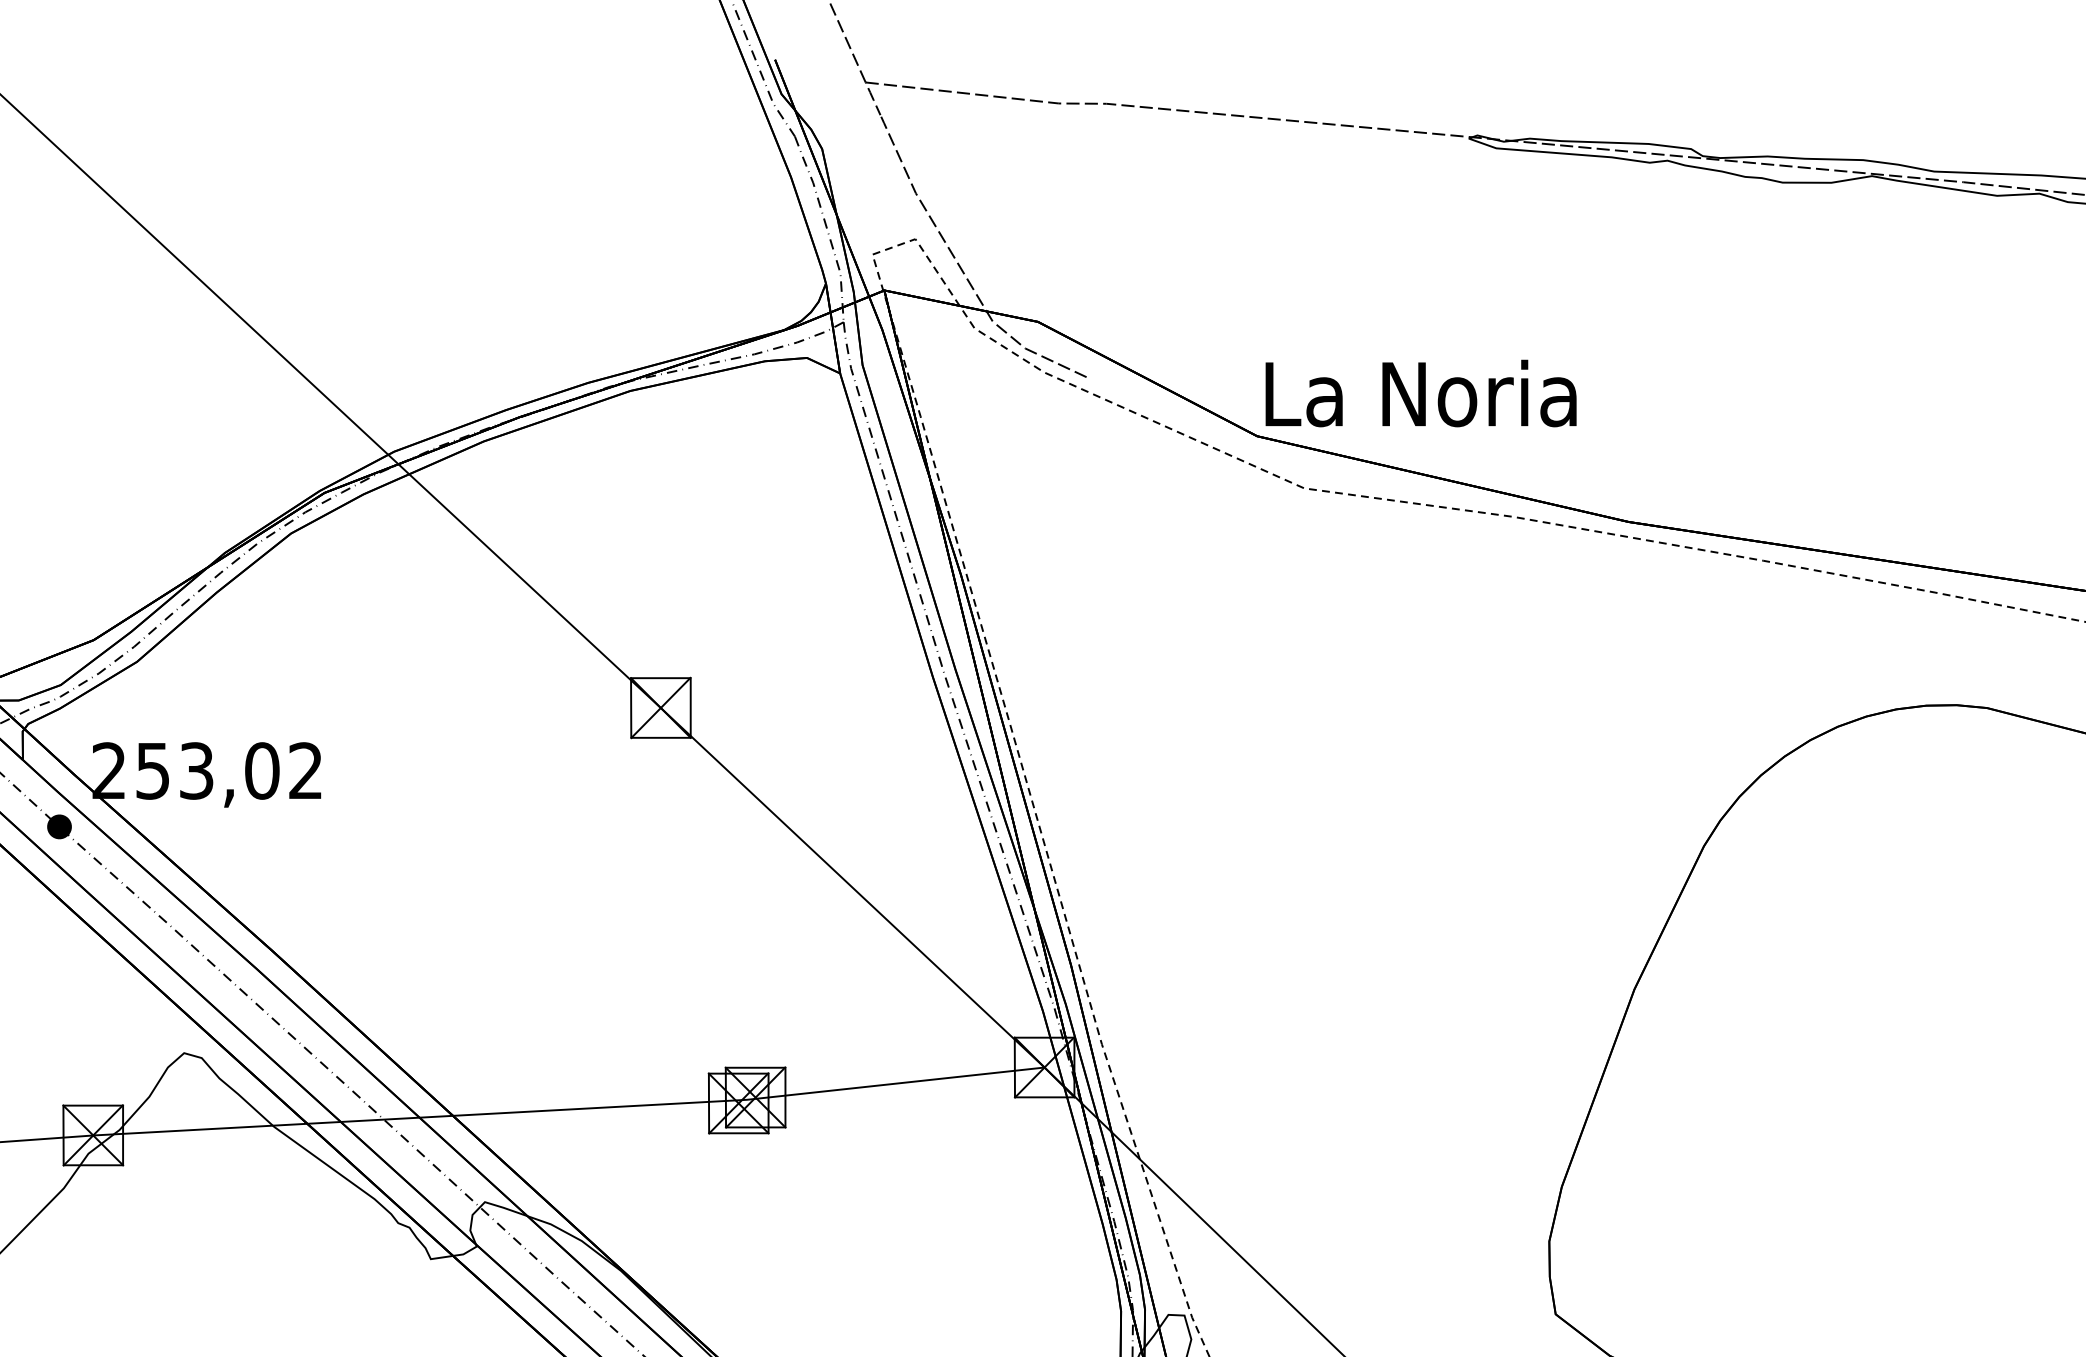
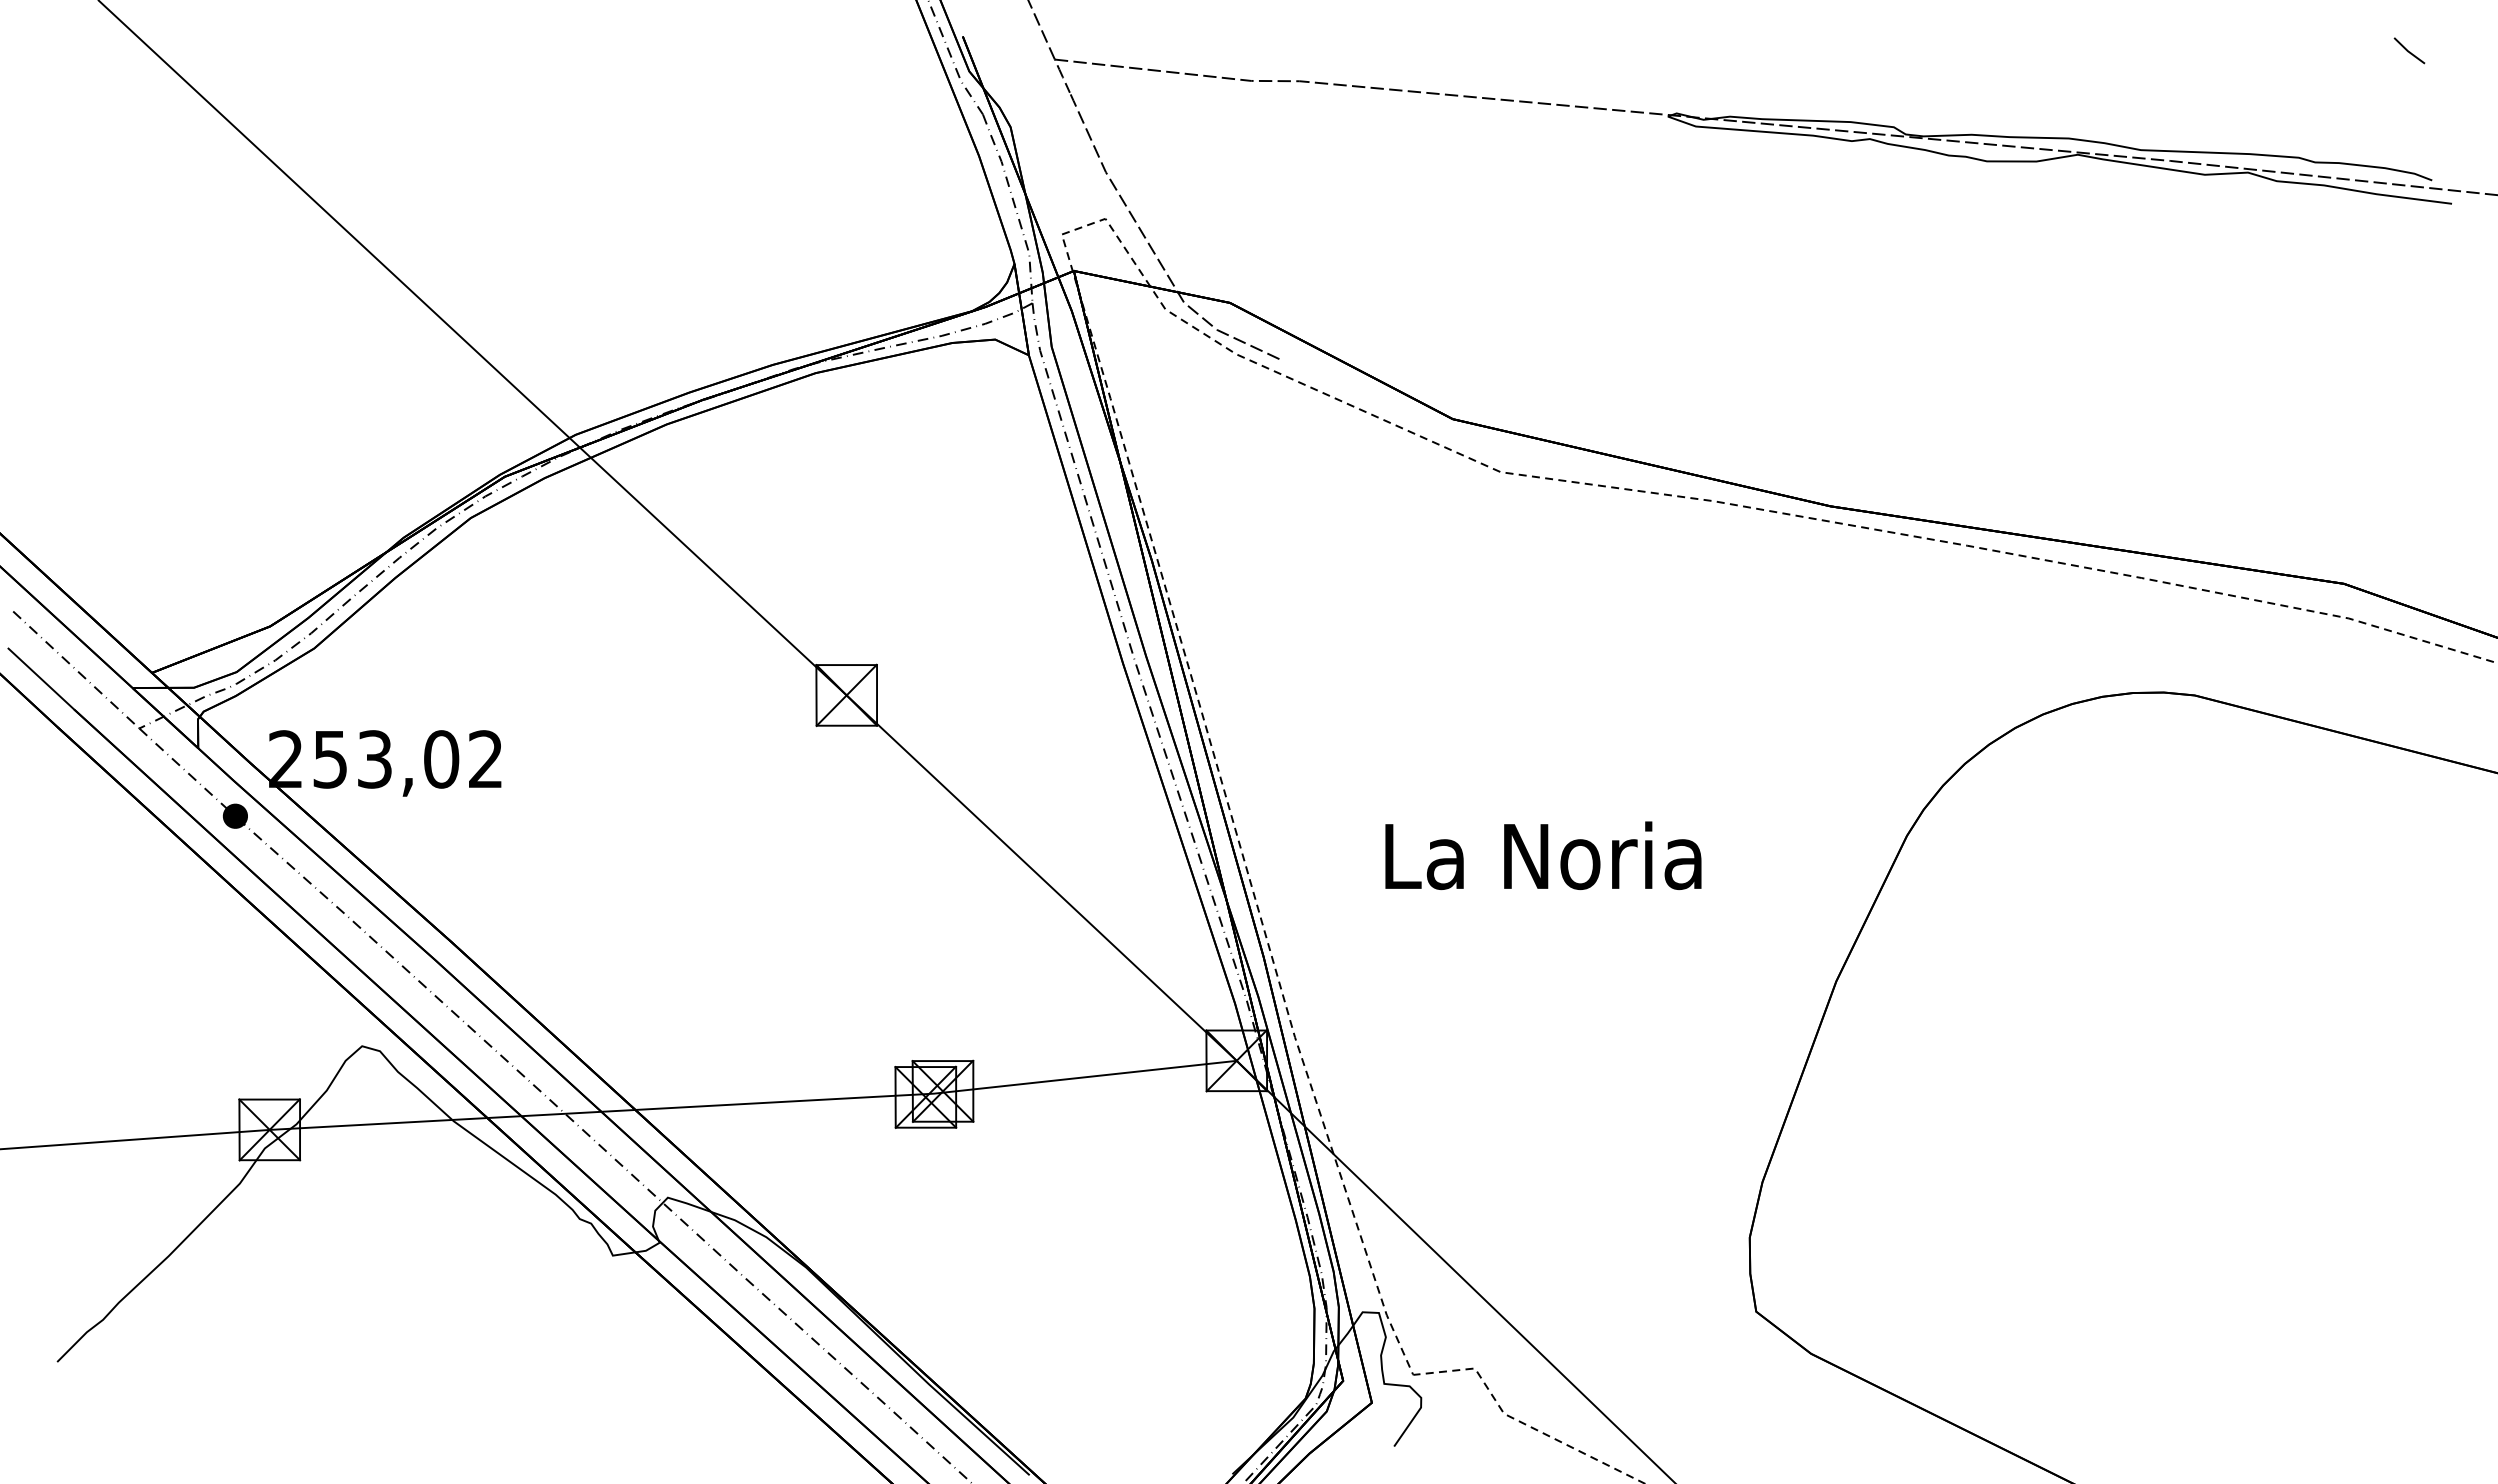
text: (1421, 393) -> (1543, 855), moved

